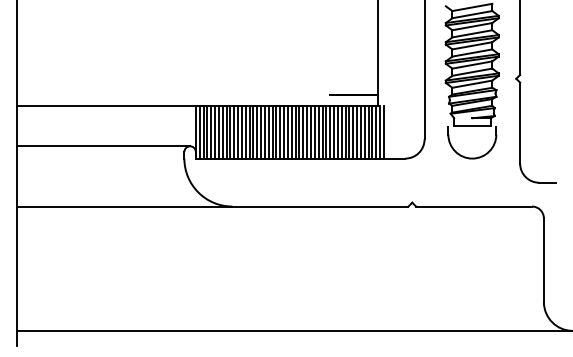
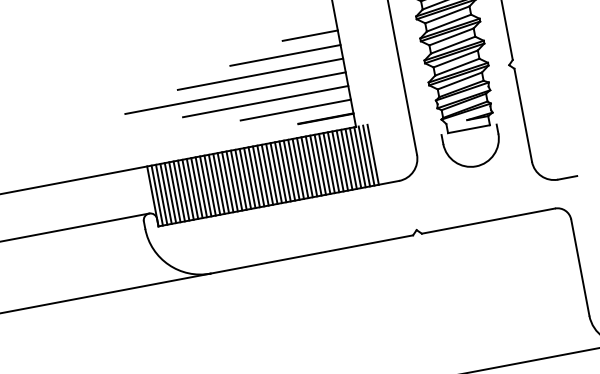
line: (353, 22) -> (310, 35), added
line: (329, 35) -> (285, 56), added
line: (305, 46) -> (260, 73), added
line: (281, 58) -> (235, 92), added
line: (305, 70) -> (265, 101), added
line: (329, 82) -> (295, 110), added
line: (387, 132) -> (372, 154), added

